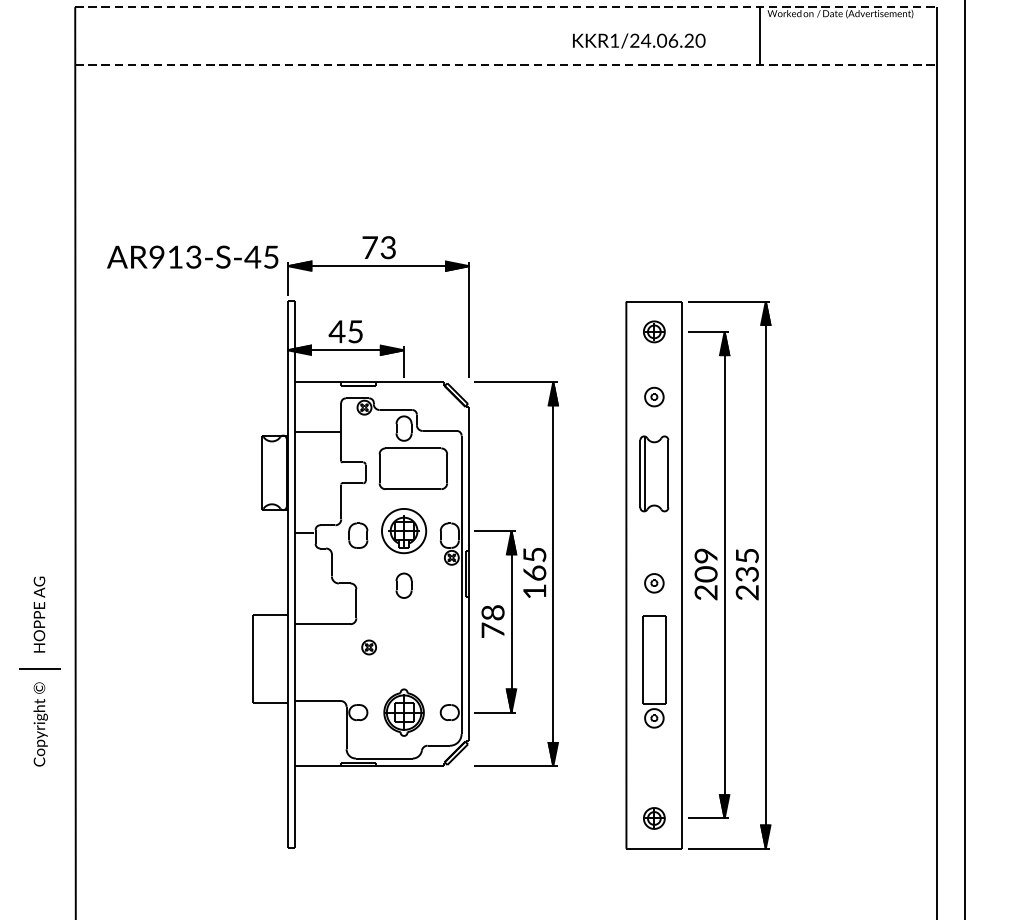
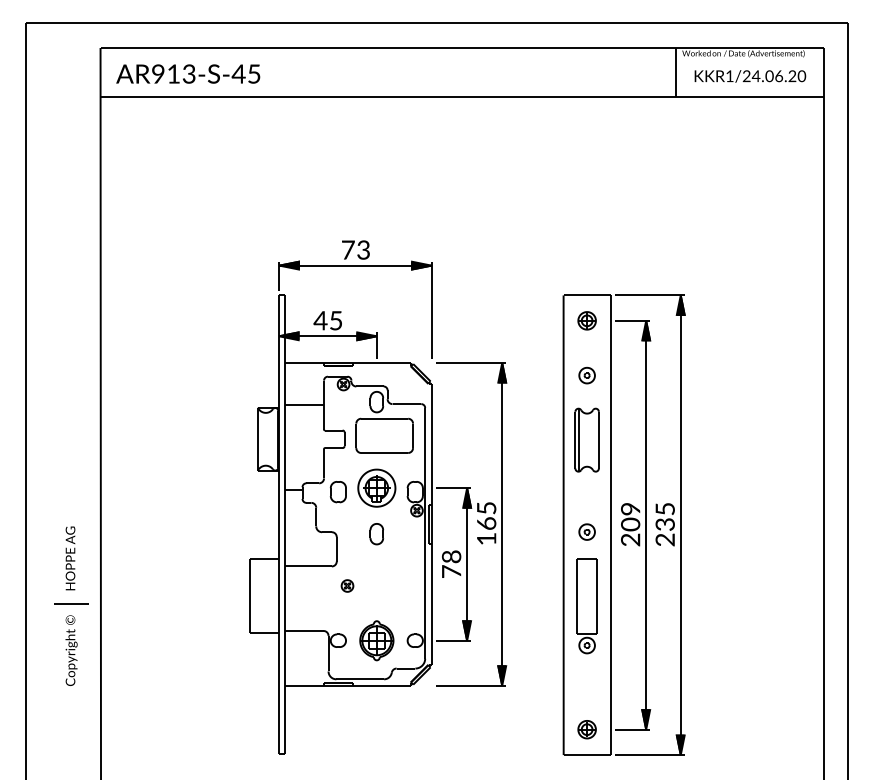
line: (506, 7) -> (462, 48), dashed -> solid
text: (639, 41) -> (750, 76), moved
line: (506, 64) -> (462, 96), dashed -> solid
text: (193, 256) -> (188, 73), moved

